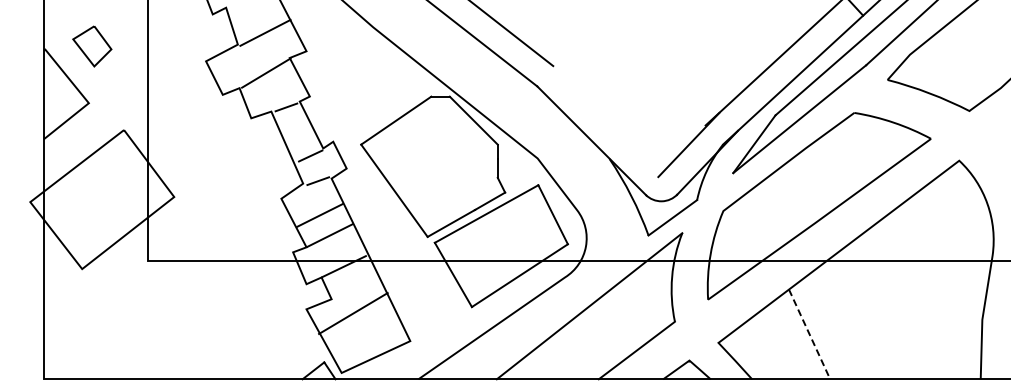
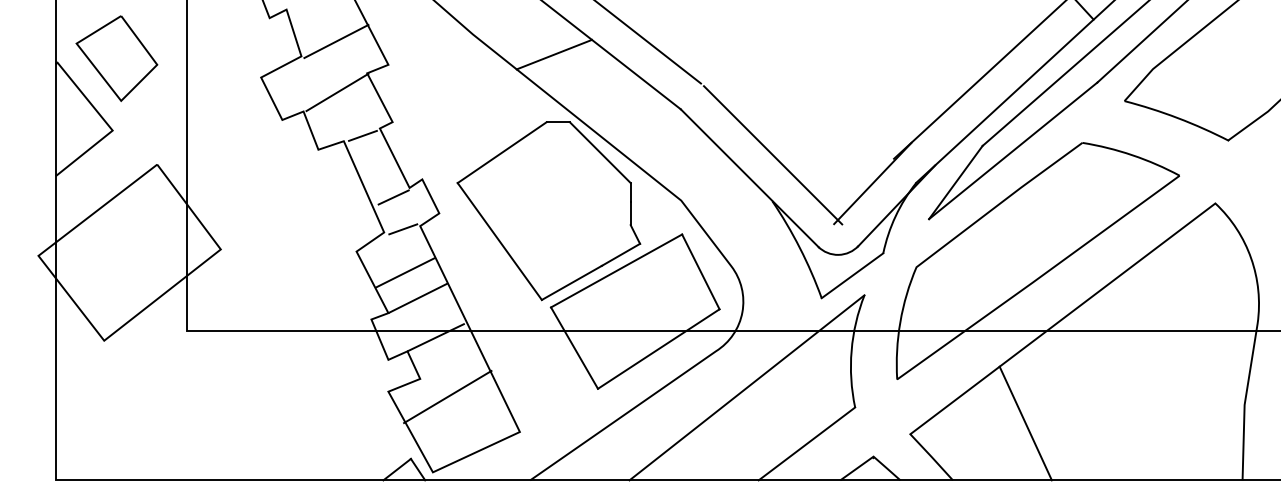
line: (437, 42) -> (554, 53), added
part: (92, 46) -> (117, 58), size x1.67
line: (609, 122) -> (772, 155), added
line: (809, 334) -> (1025, 423), dashed -> solid

